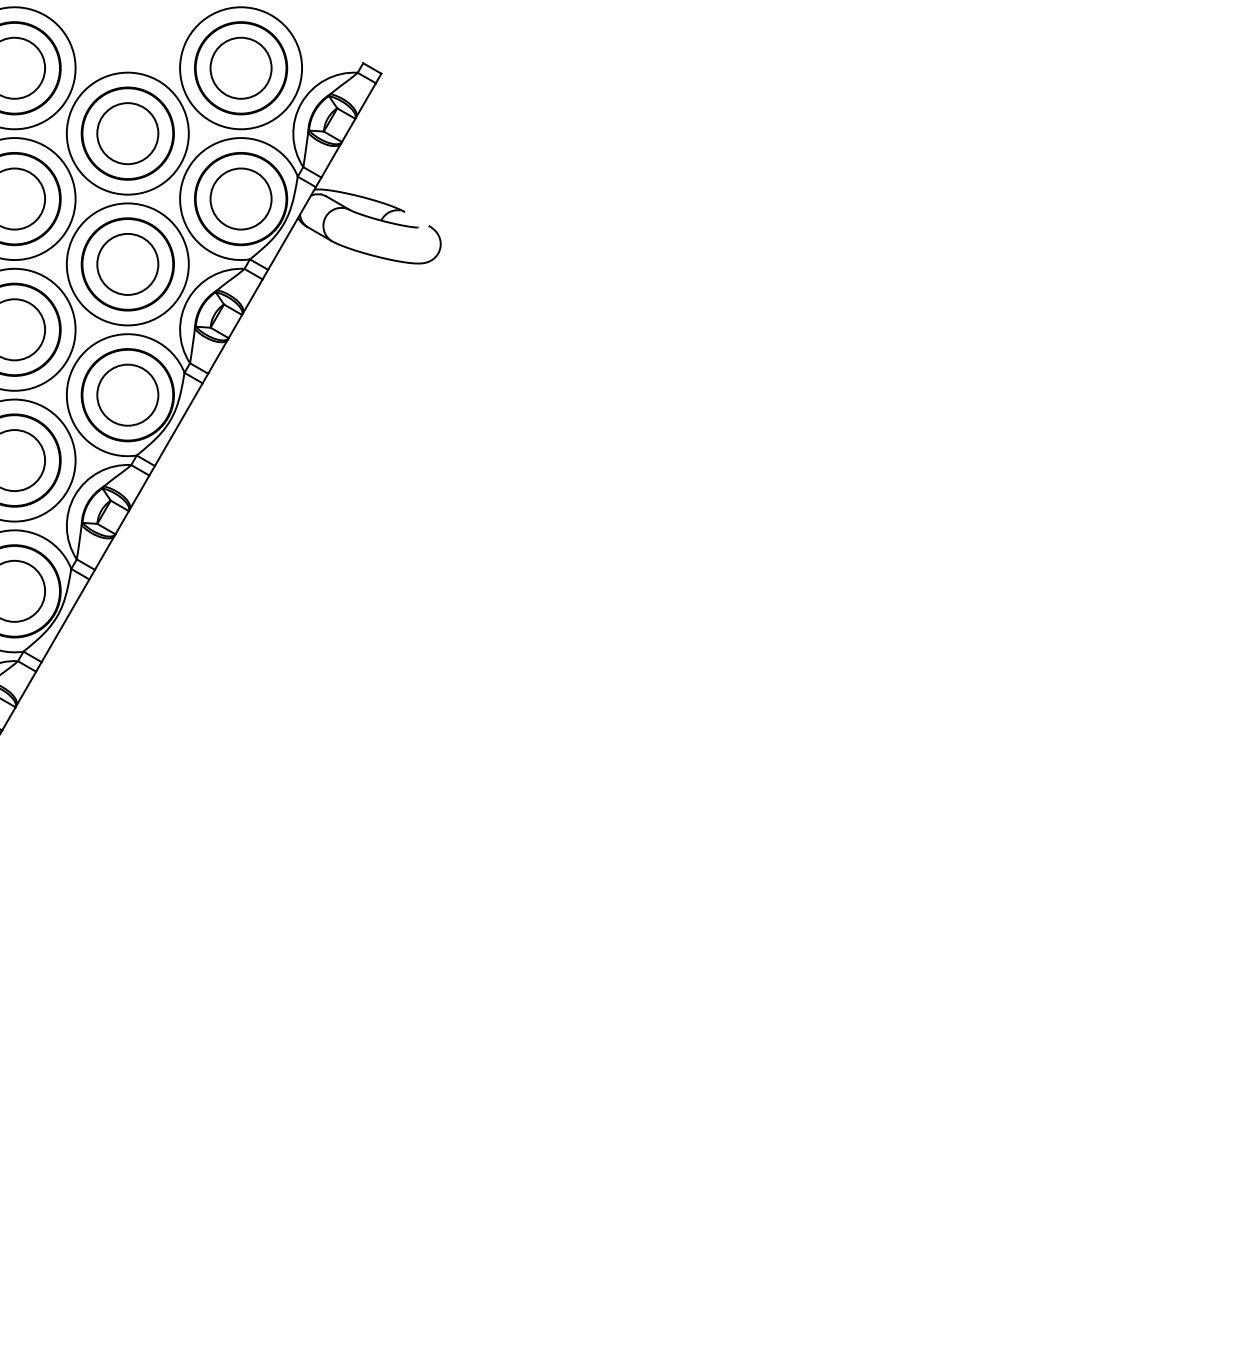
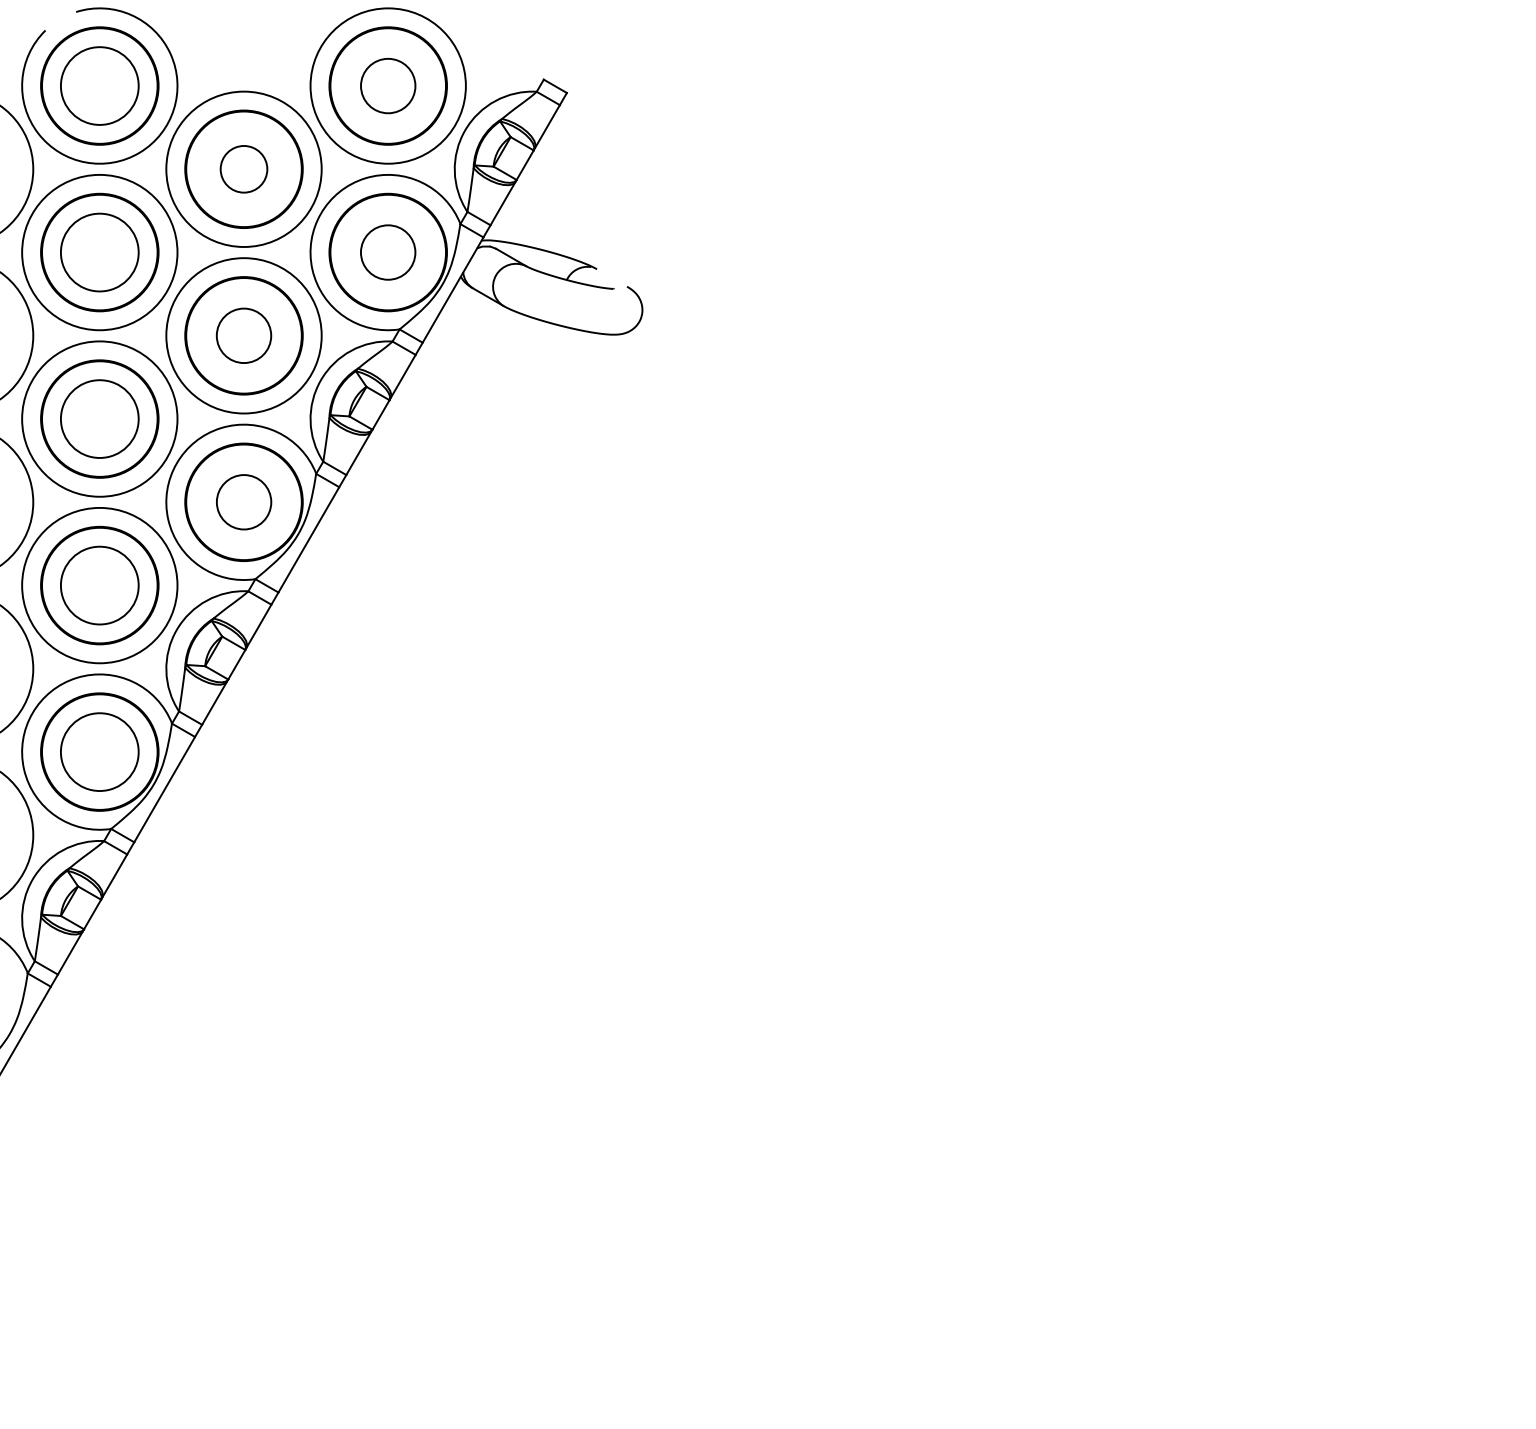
circle: (240, 67) -> (387, 85), size x0.7
circle: (127, 133) -> (243, 169), size x0.6
circle: (240, 198) -> (387, 251), size x0.7
circle: (127, 263) -> (243, 334), size x0.7
circle: (127, 394) -> (243, 501), size x0.7

